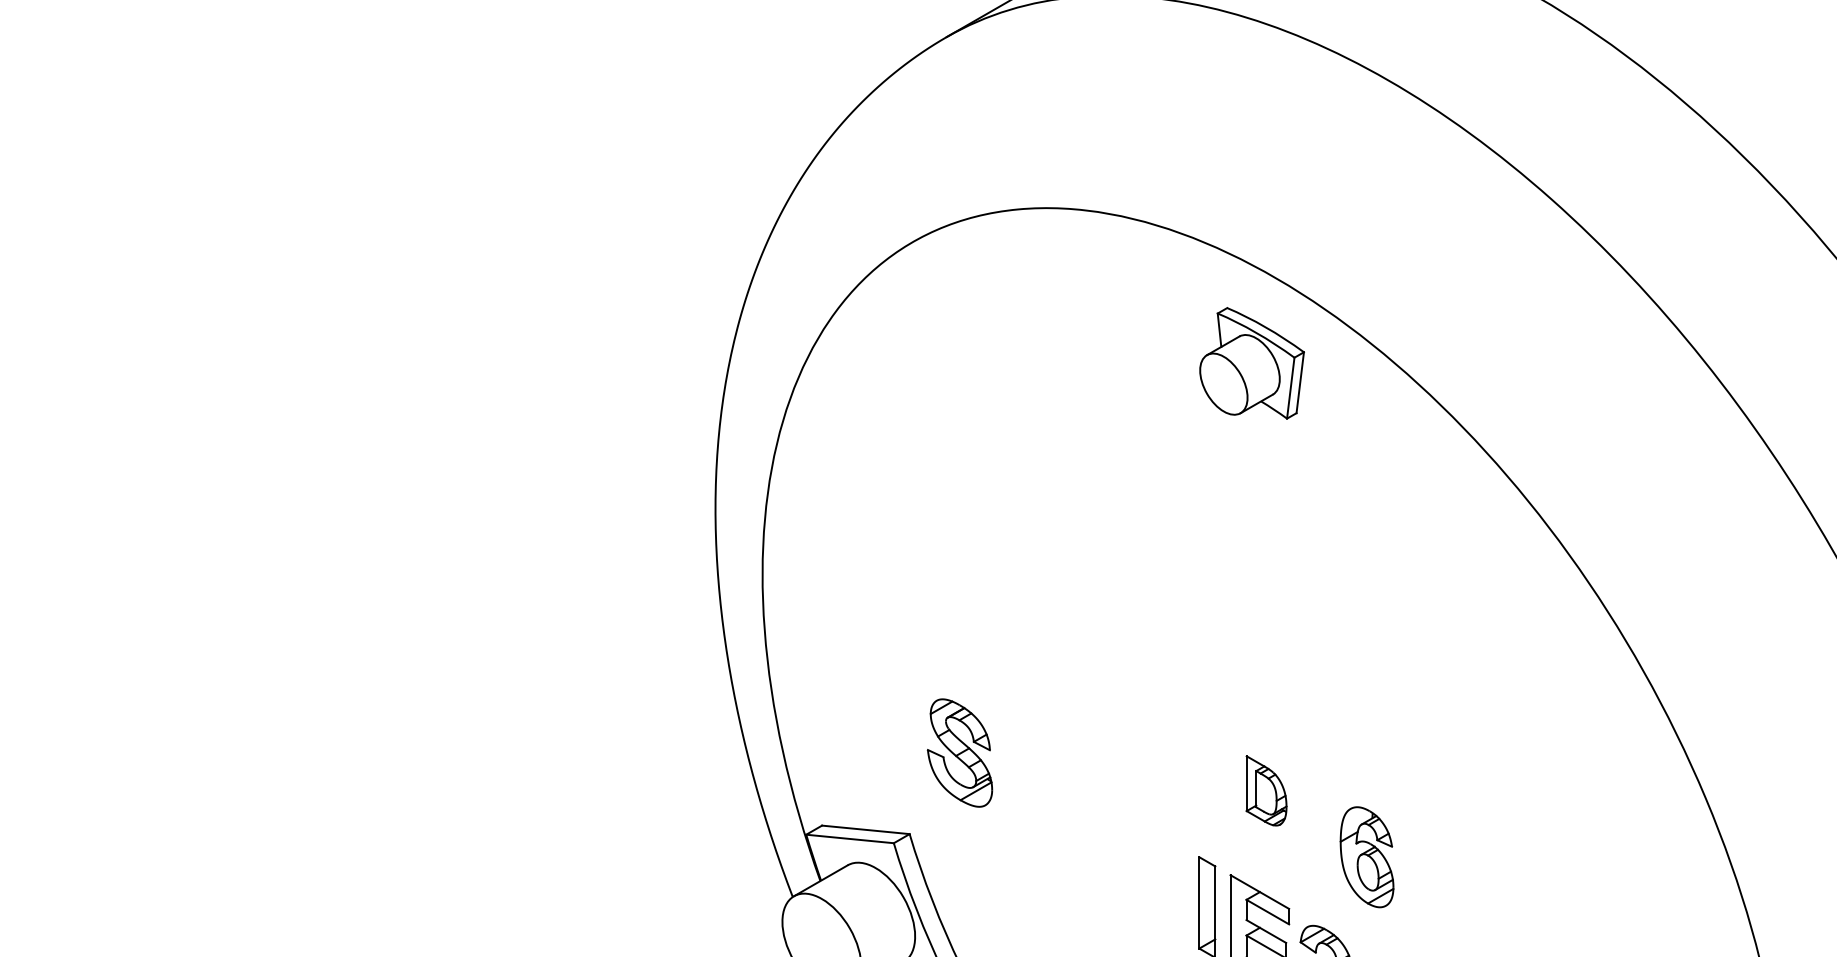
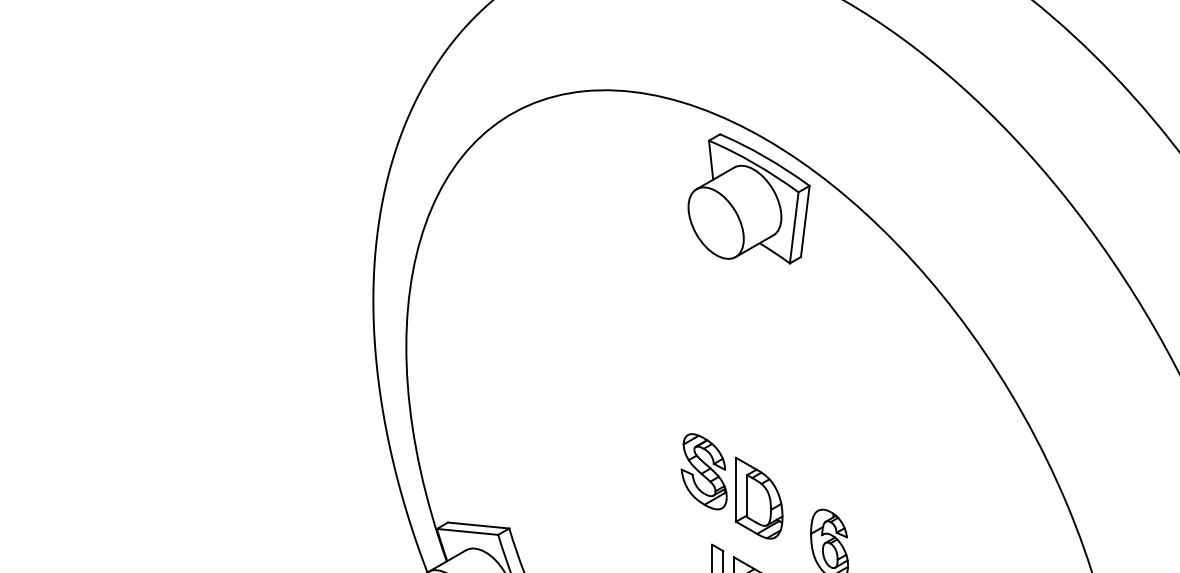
part: (1251, 363) -> (748, 199), size x1.67
part: (959, 752) -> (703, 471), moved
part: (1266, 790) -> (759, 497), size x1.67

